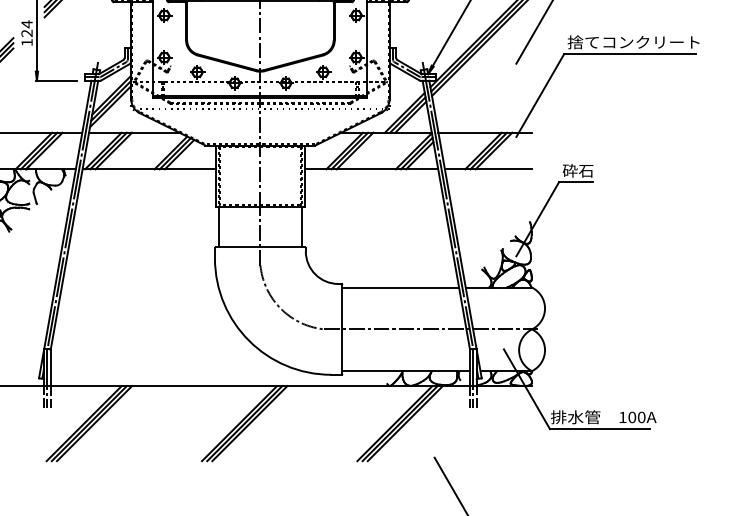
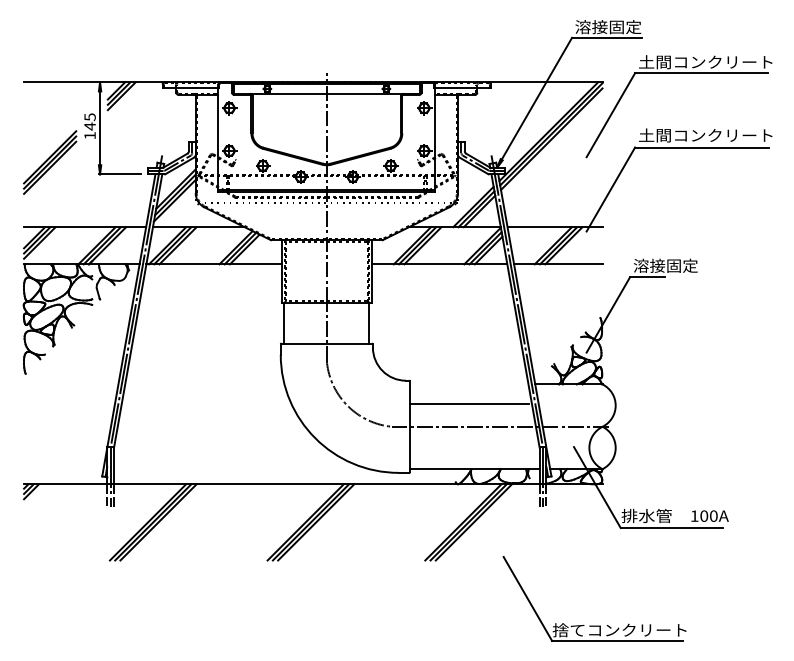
text: (26, 28) -> (89, 121), 124 -> 145
text: (583, 42) -> (654, 135), 捨てコンクリート -> 土間コンクリート
text: (594, 170) -> (665, 265), 砕石 -> 溶接固定
line: (400, 287) -> (469, 404), moved

